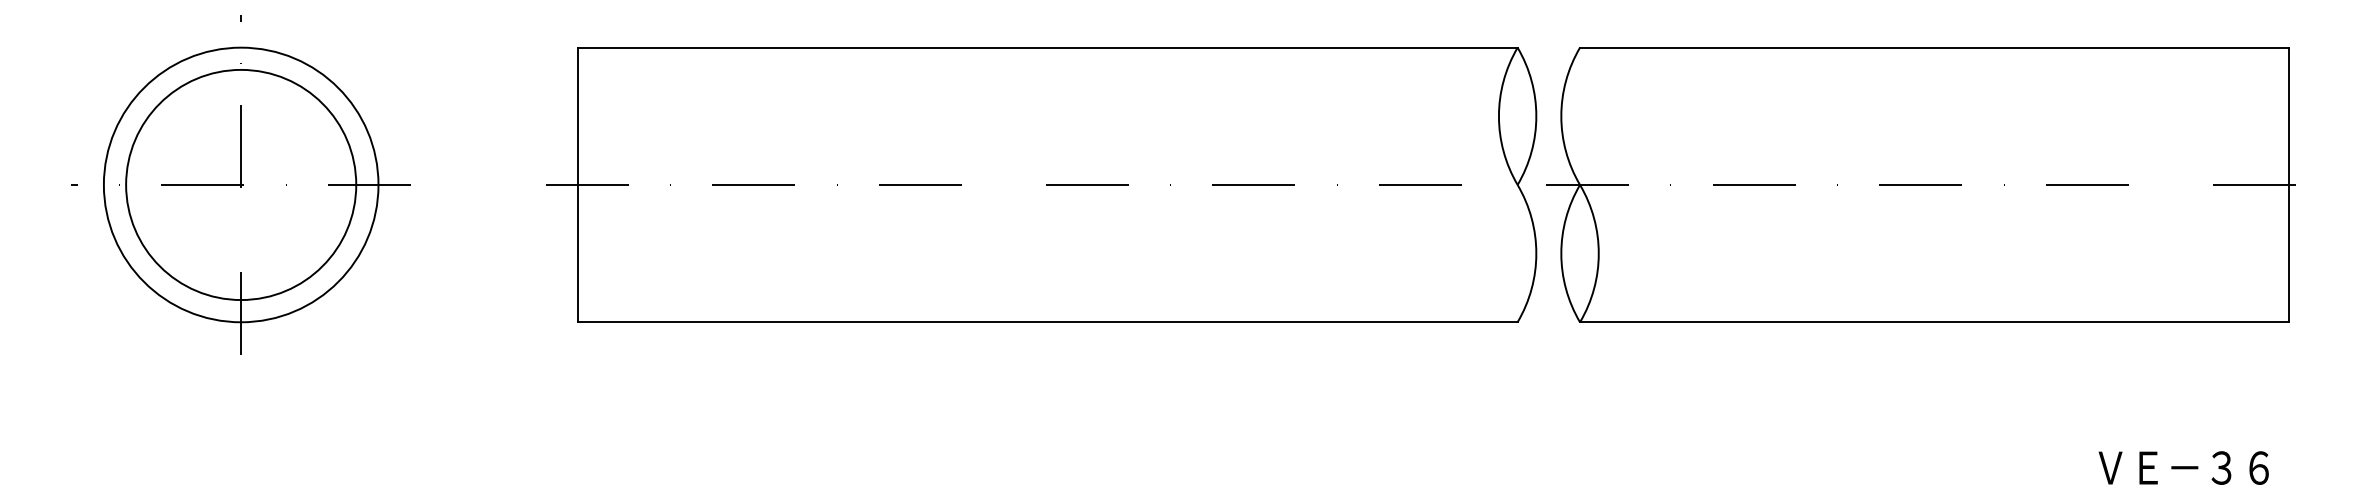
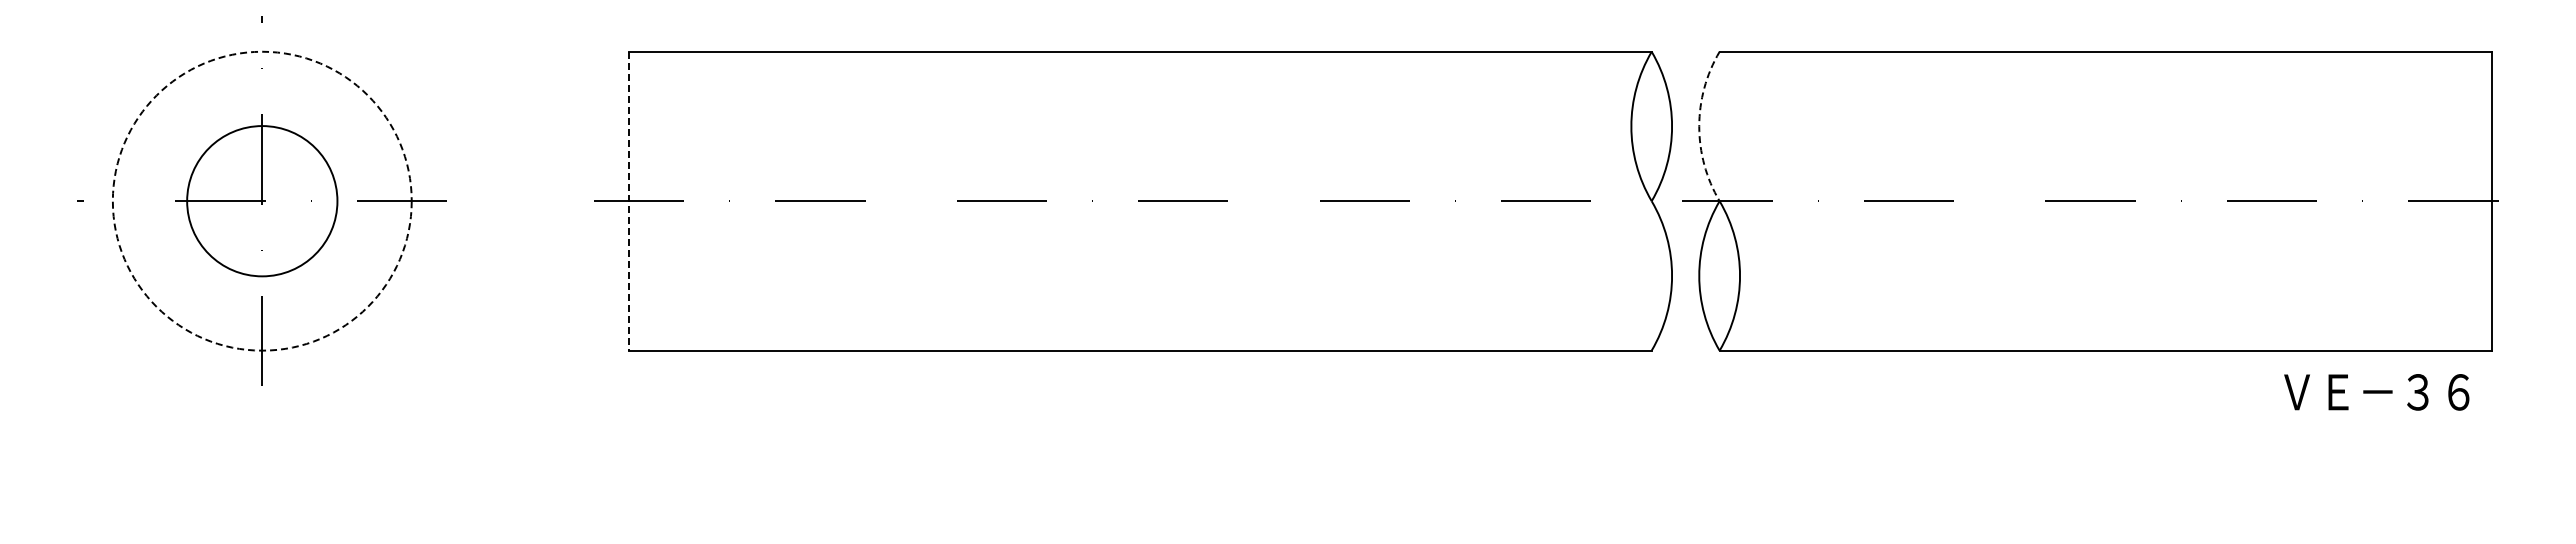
arc: (1561, 116) -> (1699, 126), solid -> dashed
circle: (240, 184) -> (261, 200), solid -> dashed
circle: (241, 184) -> (262, 200), size x0.6
line: (578, 185) -> (629, 201), solid -> dashed
text: (2183, 468) -> (2376, 392), moved

